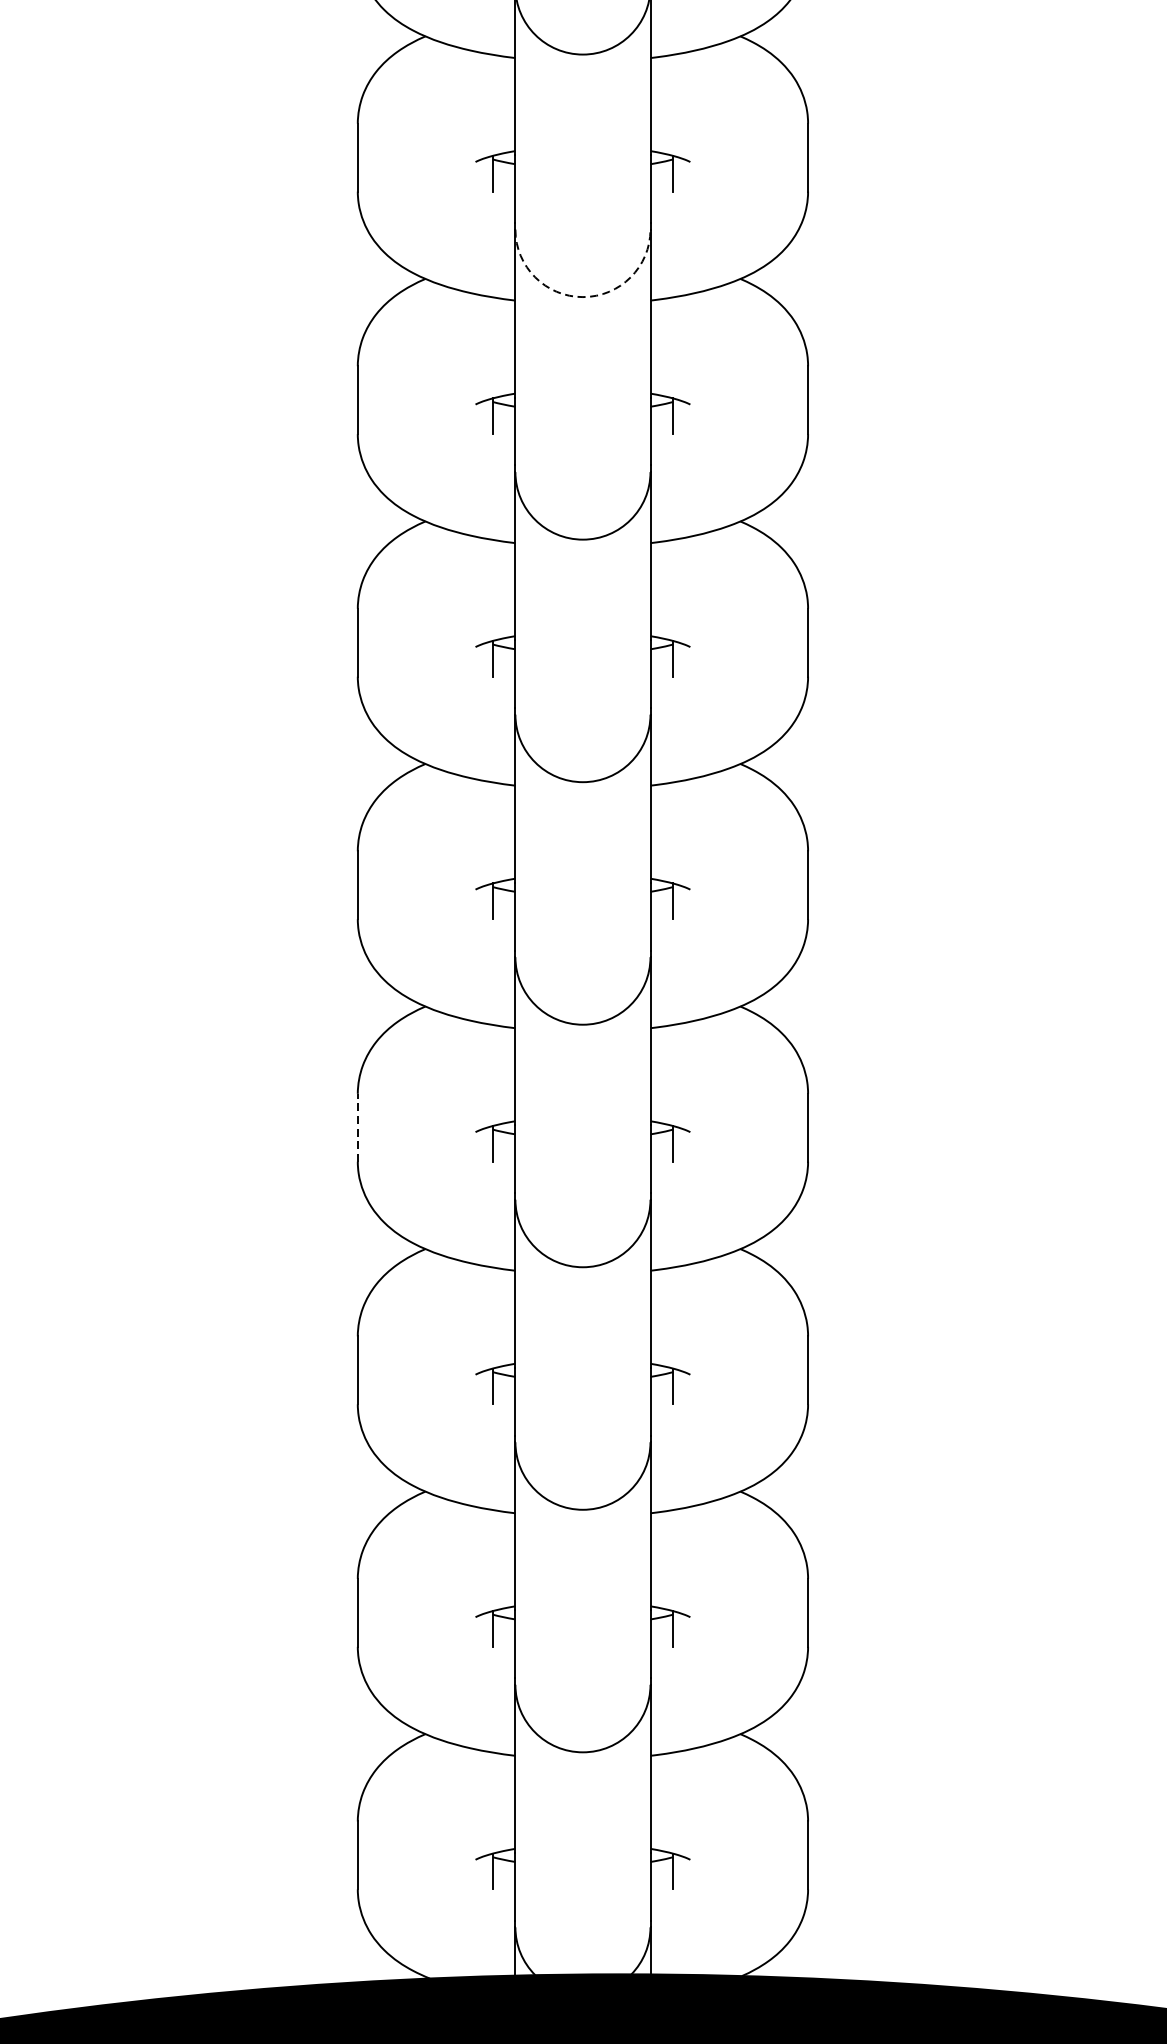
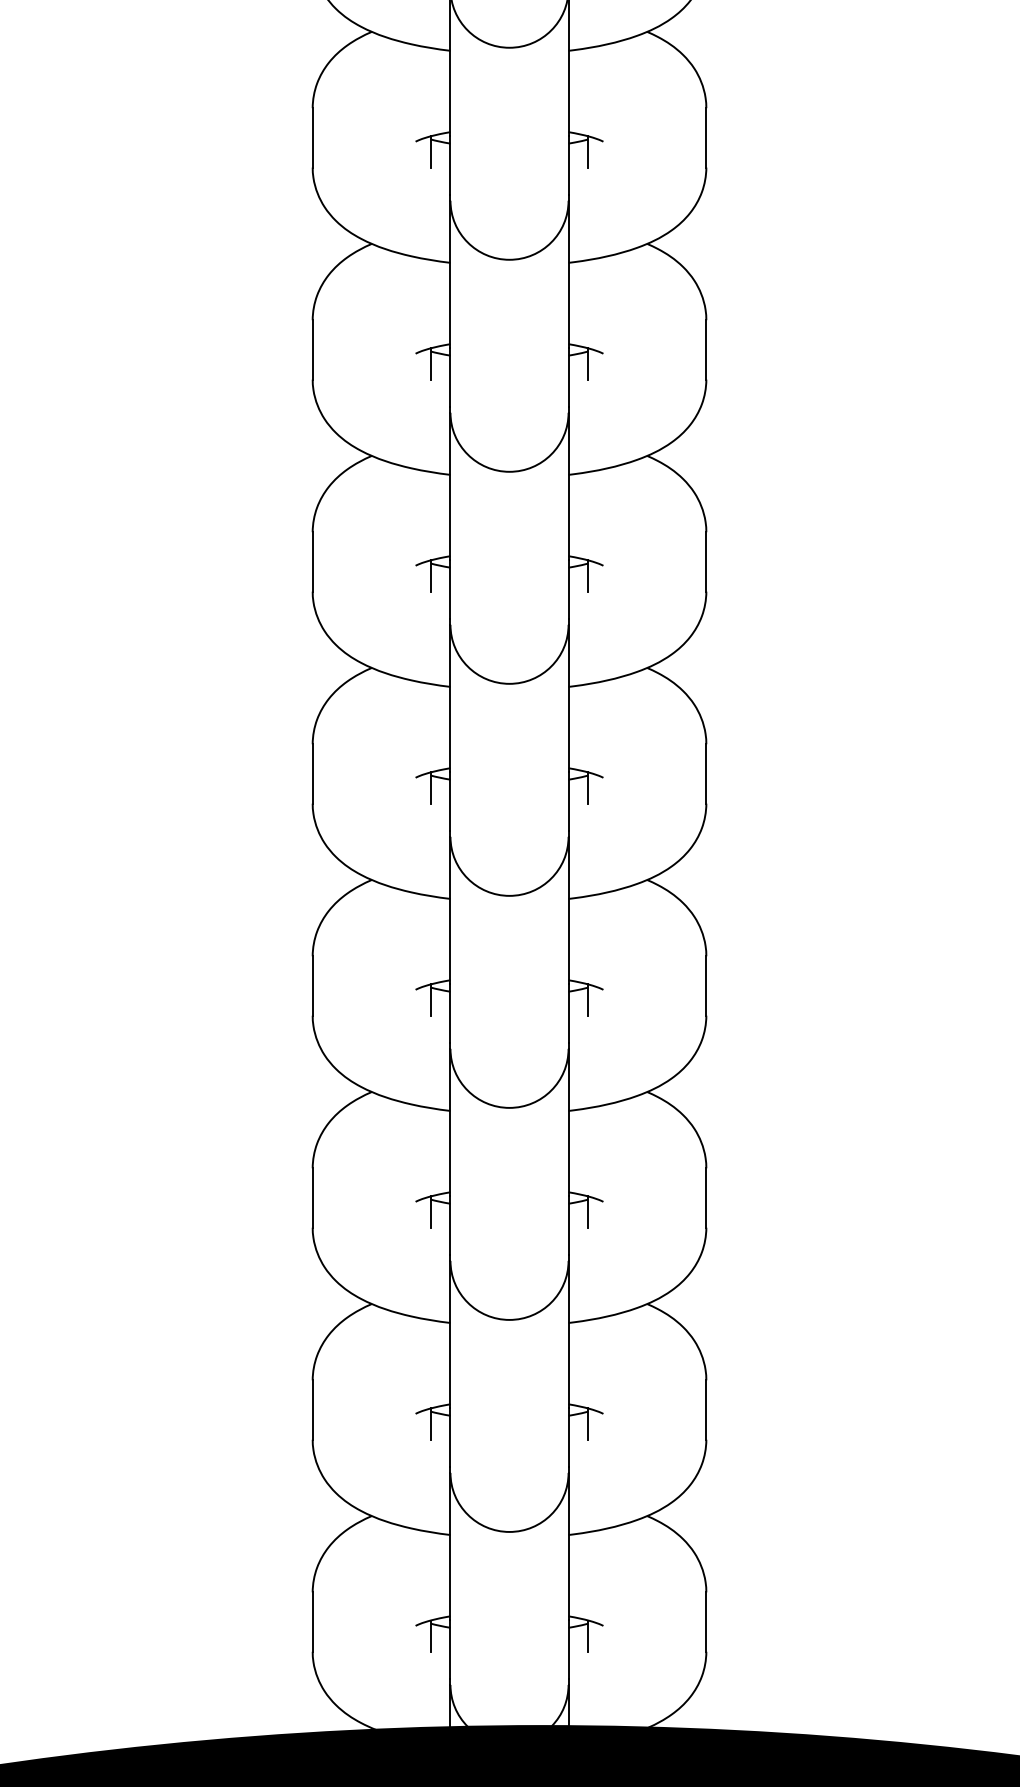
arc: (582, 296) -> (509, 259), dashed -> solid
line: (357, 1128) -> (312, 986), dashed -> solid

